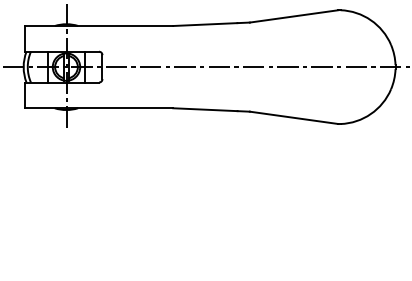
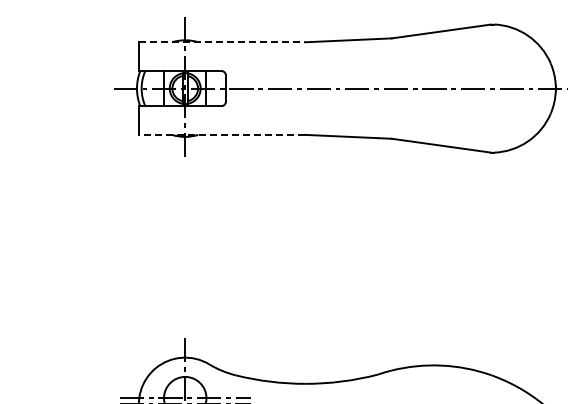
line: (99, 26) -> (222, 42), solid -> dashed
line: (98, 107) -> (221, 134), solid -> dashed

